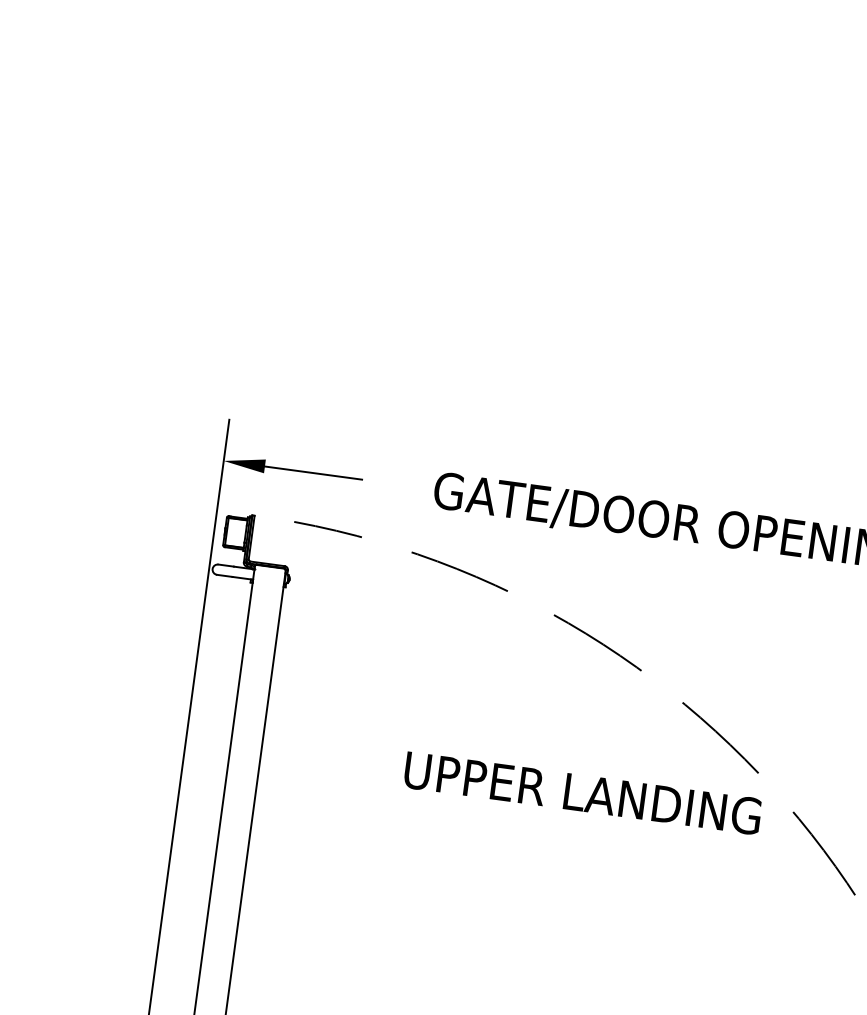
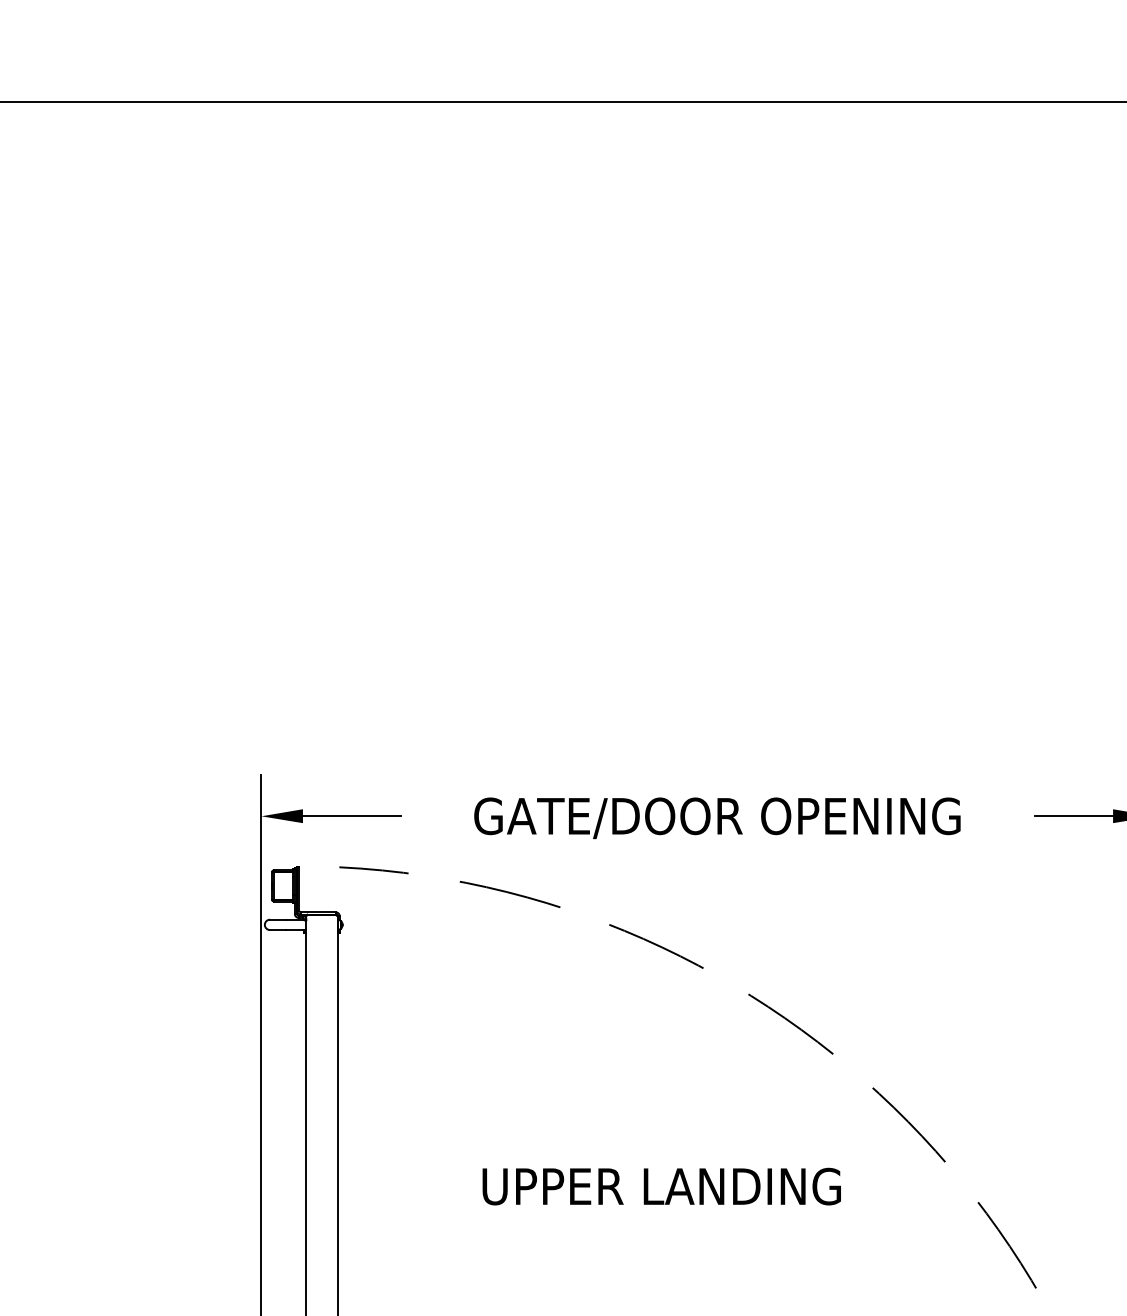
text: (582, 793) -> (661, 1186), moved

